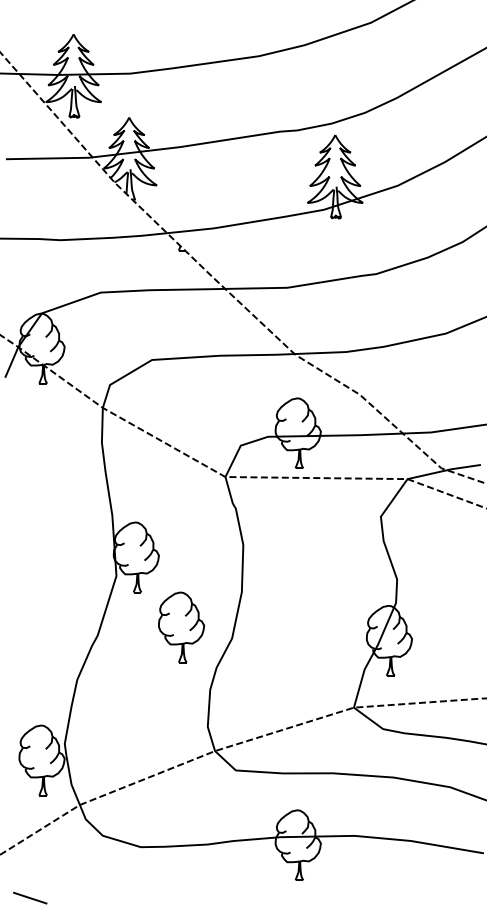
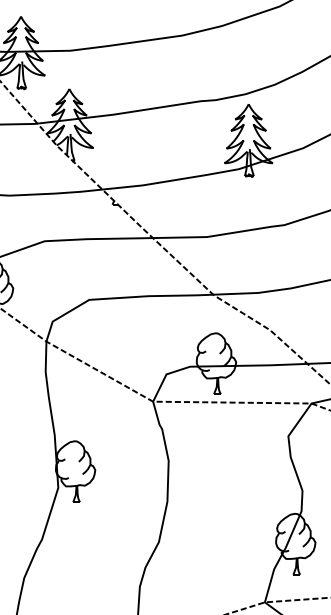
part: (181, 627) -> (114, 532), removed

